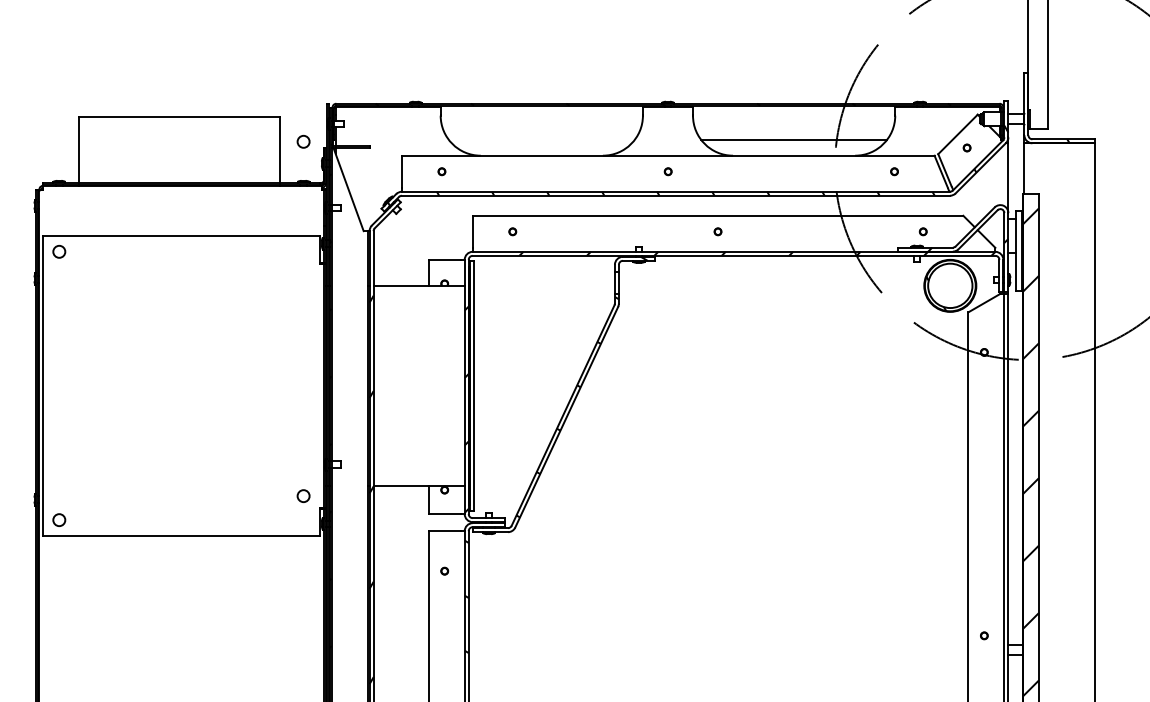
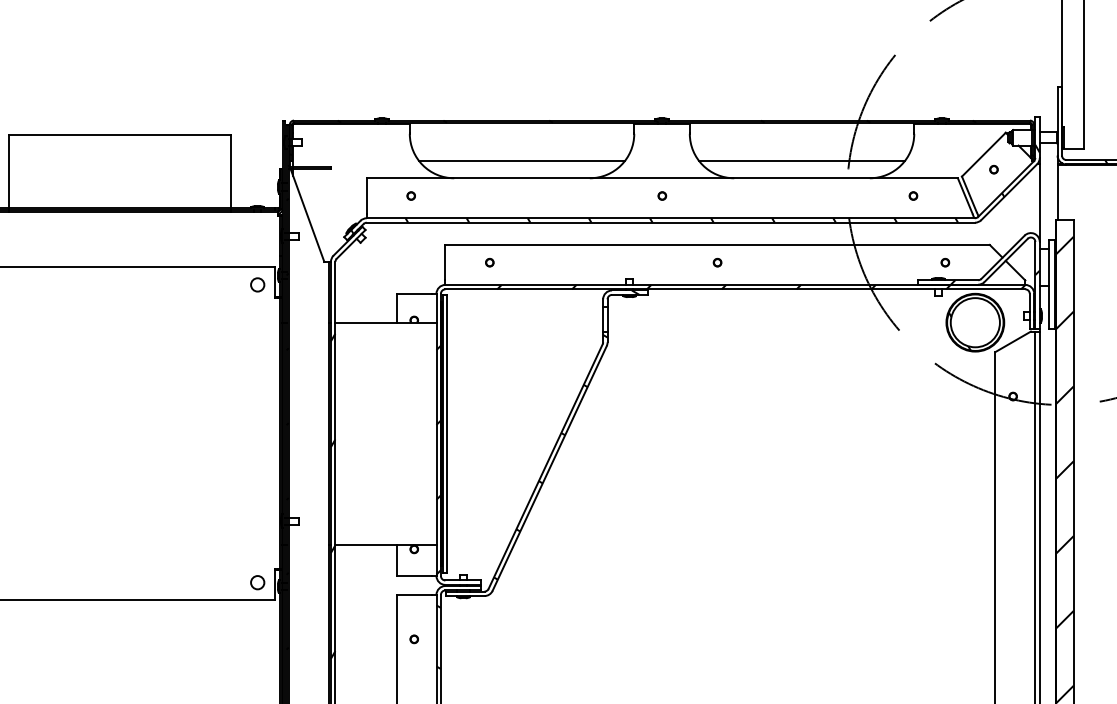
line: (541, 139) -> (521, 160), added
circle: (303, 141) -> (257, 284), moved
circle: (303, 495) -> (257, 581), moved

